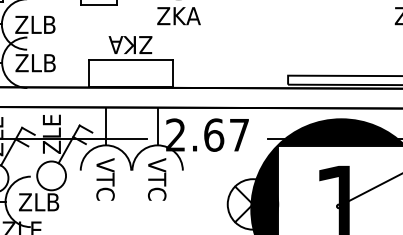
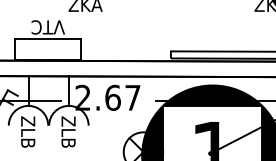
text: (130, 44) -> (47, 26), ZKA -> VTC
text: (105, 179) -> (28, 132), VTC -> ZLB
text: (156, 179) -> (68, 132), VTC -> ZLB

